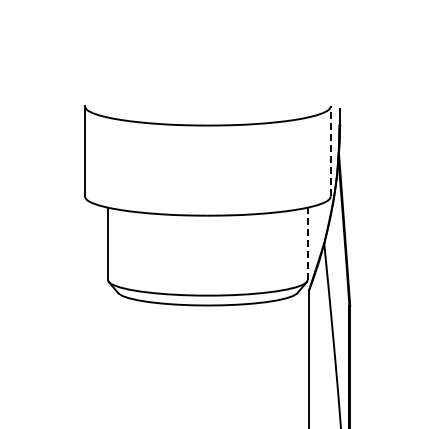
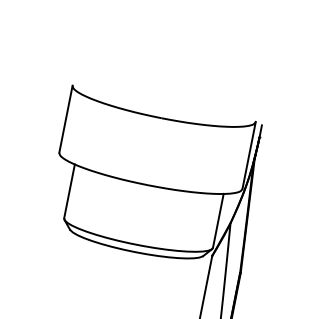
line: (330, 150) -> (248, 154), dashed -> solid
line: (307, 243) -> (218, 220), dashed -> solid

